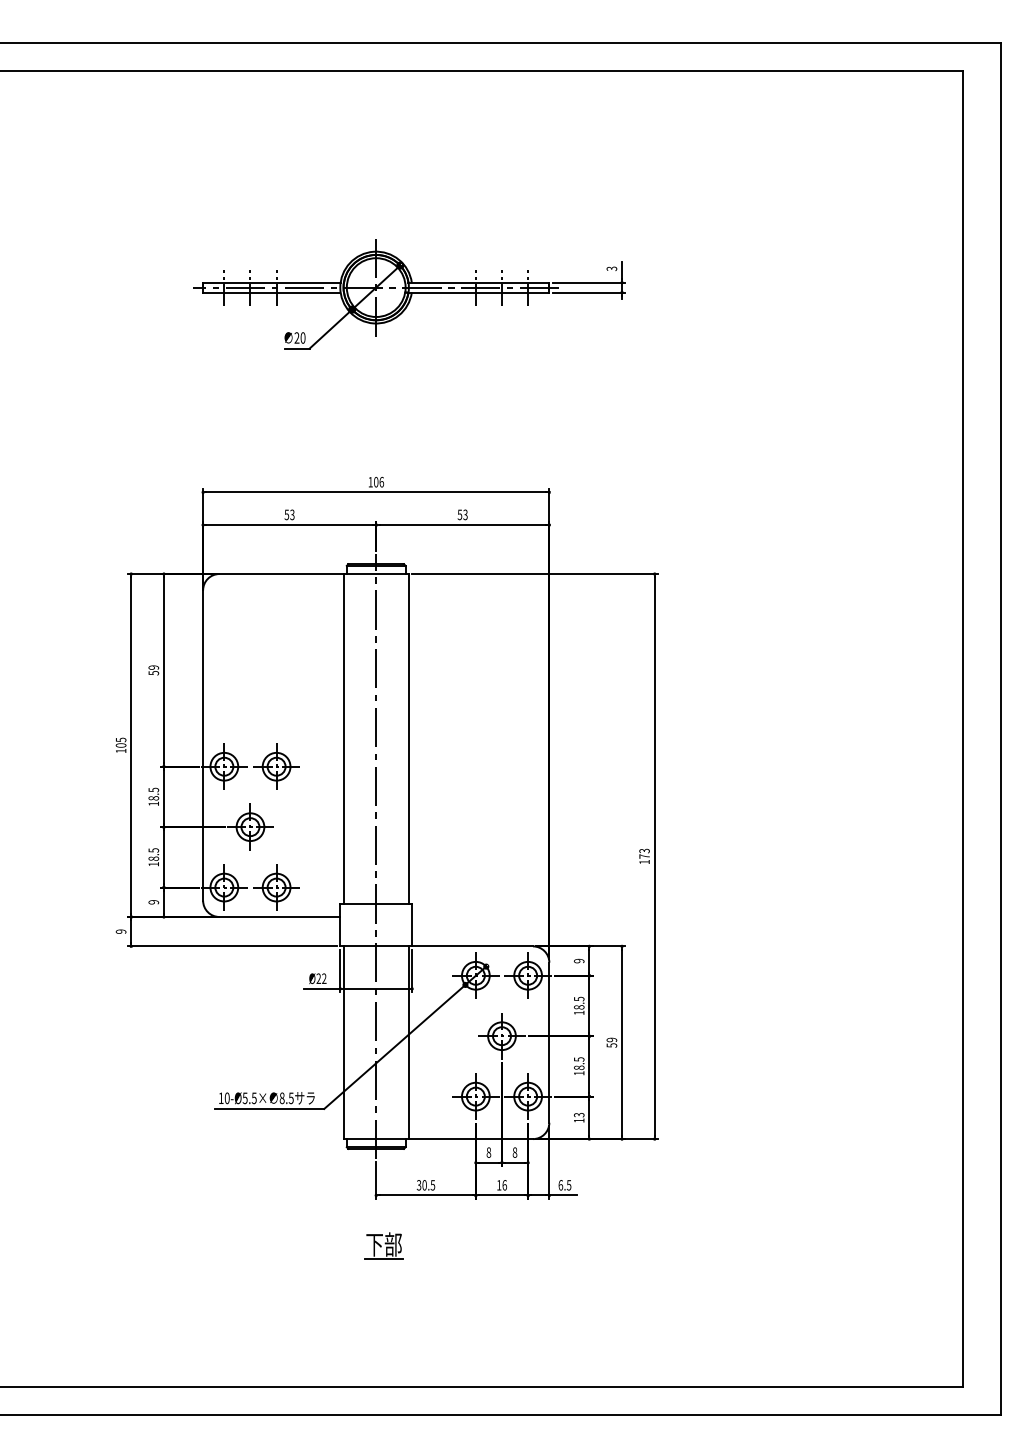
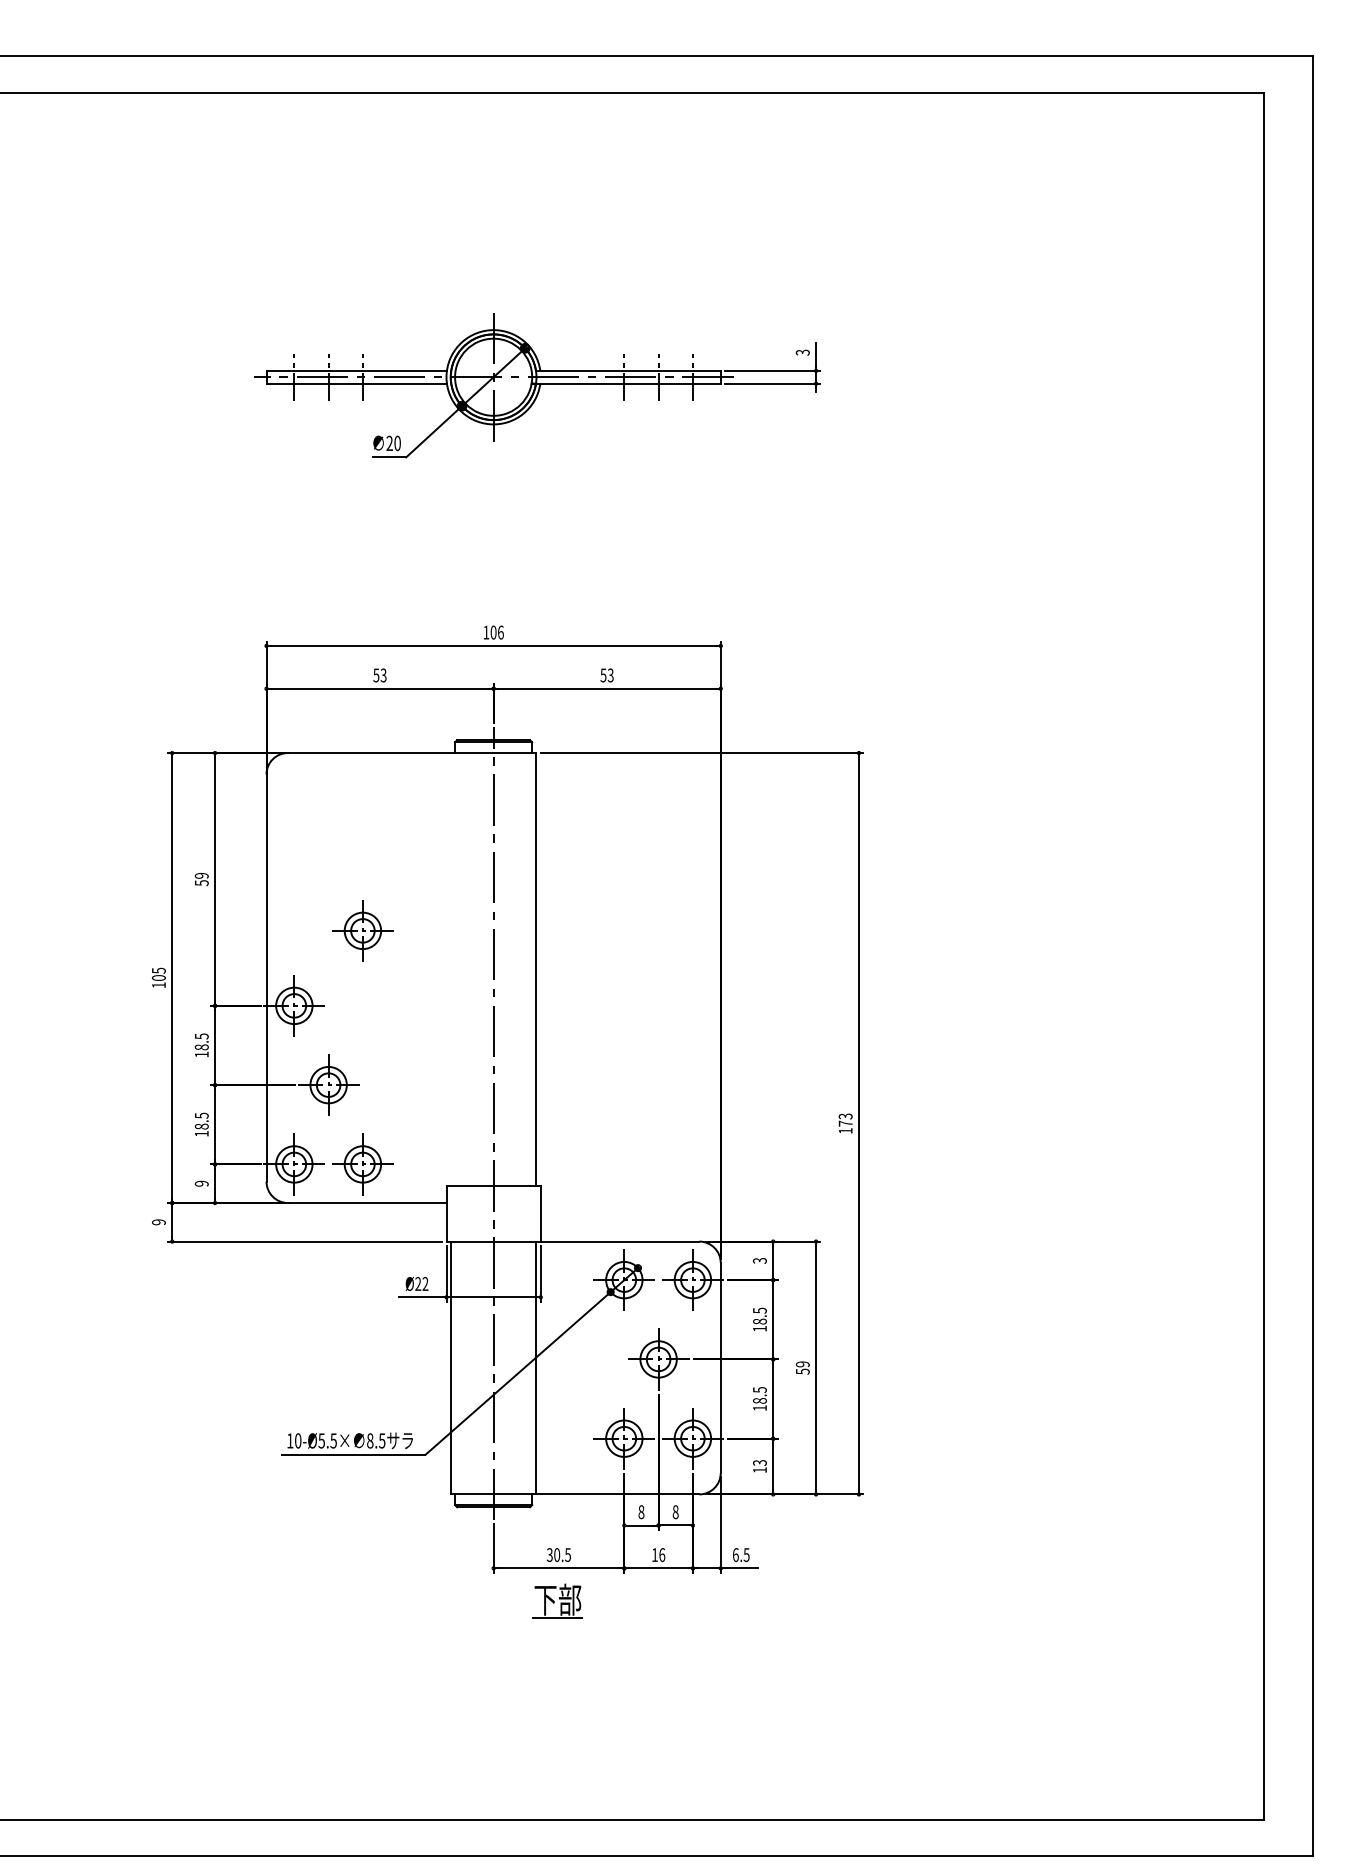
line: (343, 739) -> (450, 969), removed
part: (276, 766) -> (362, 930), moved
text: (578, 960) -> (759, 1260), 9 -> 3
part: (383, 1245) -> (557, 1600), moved

